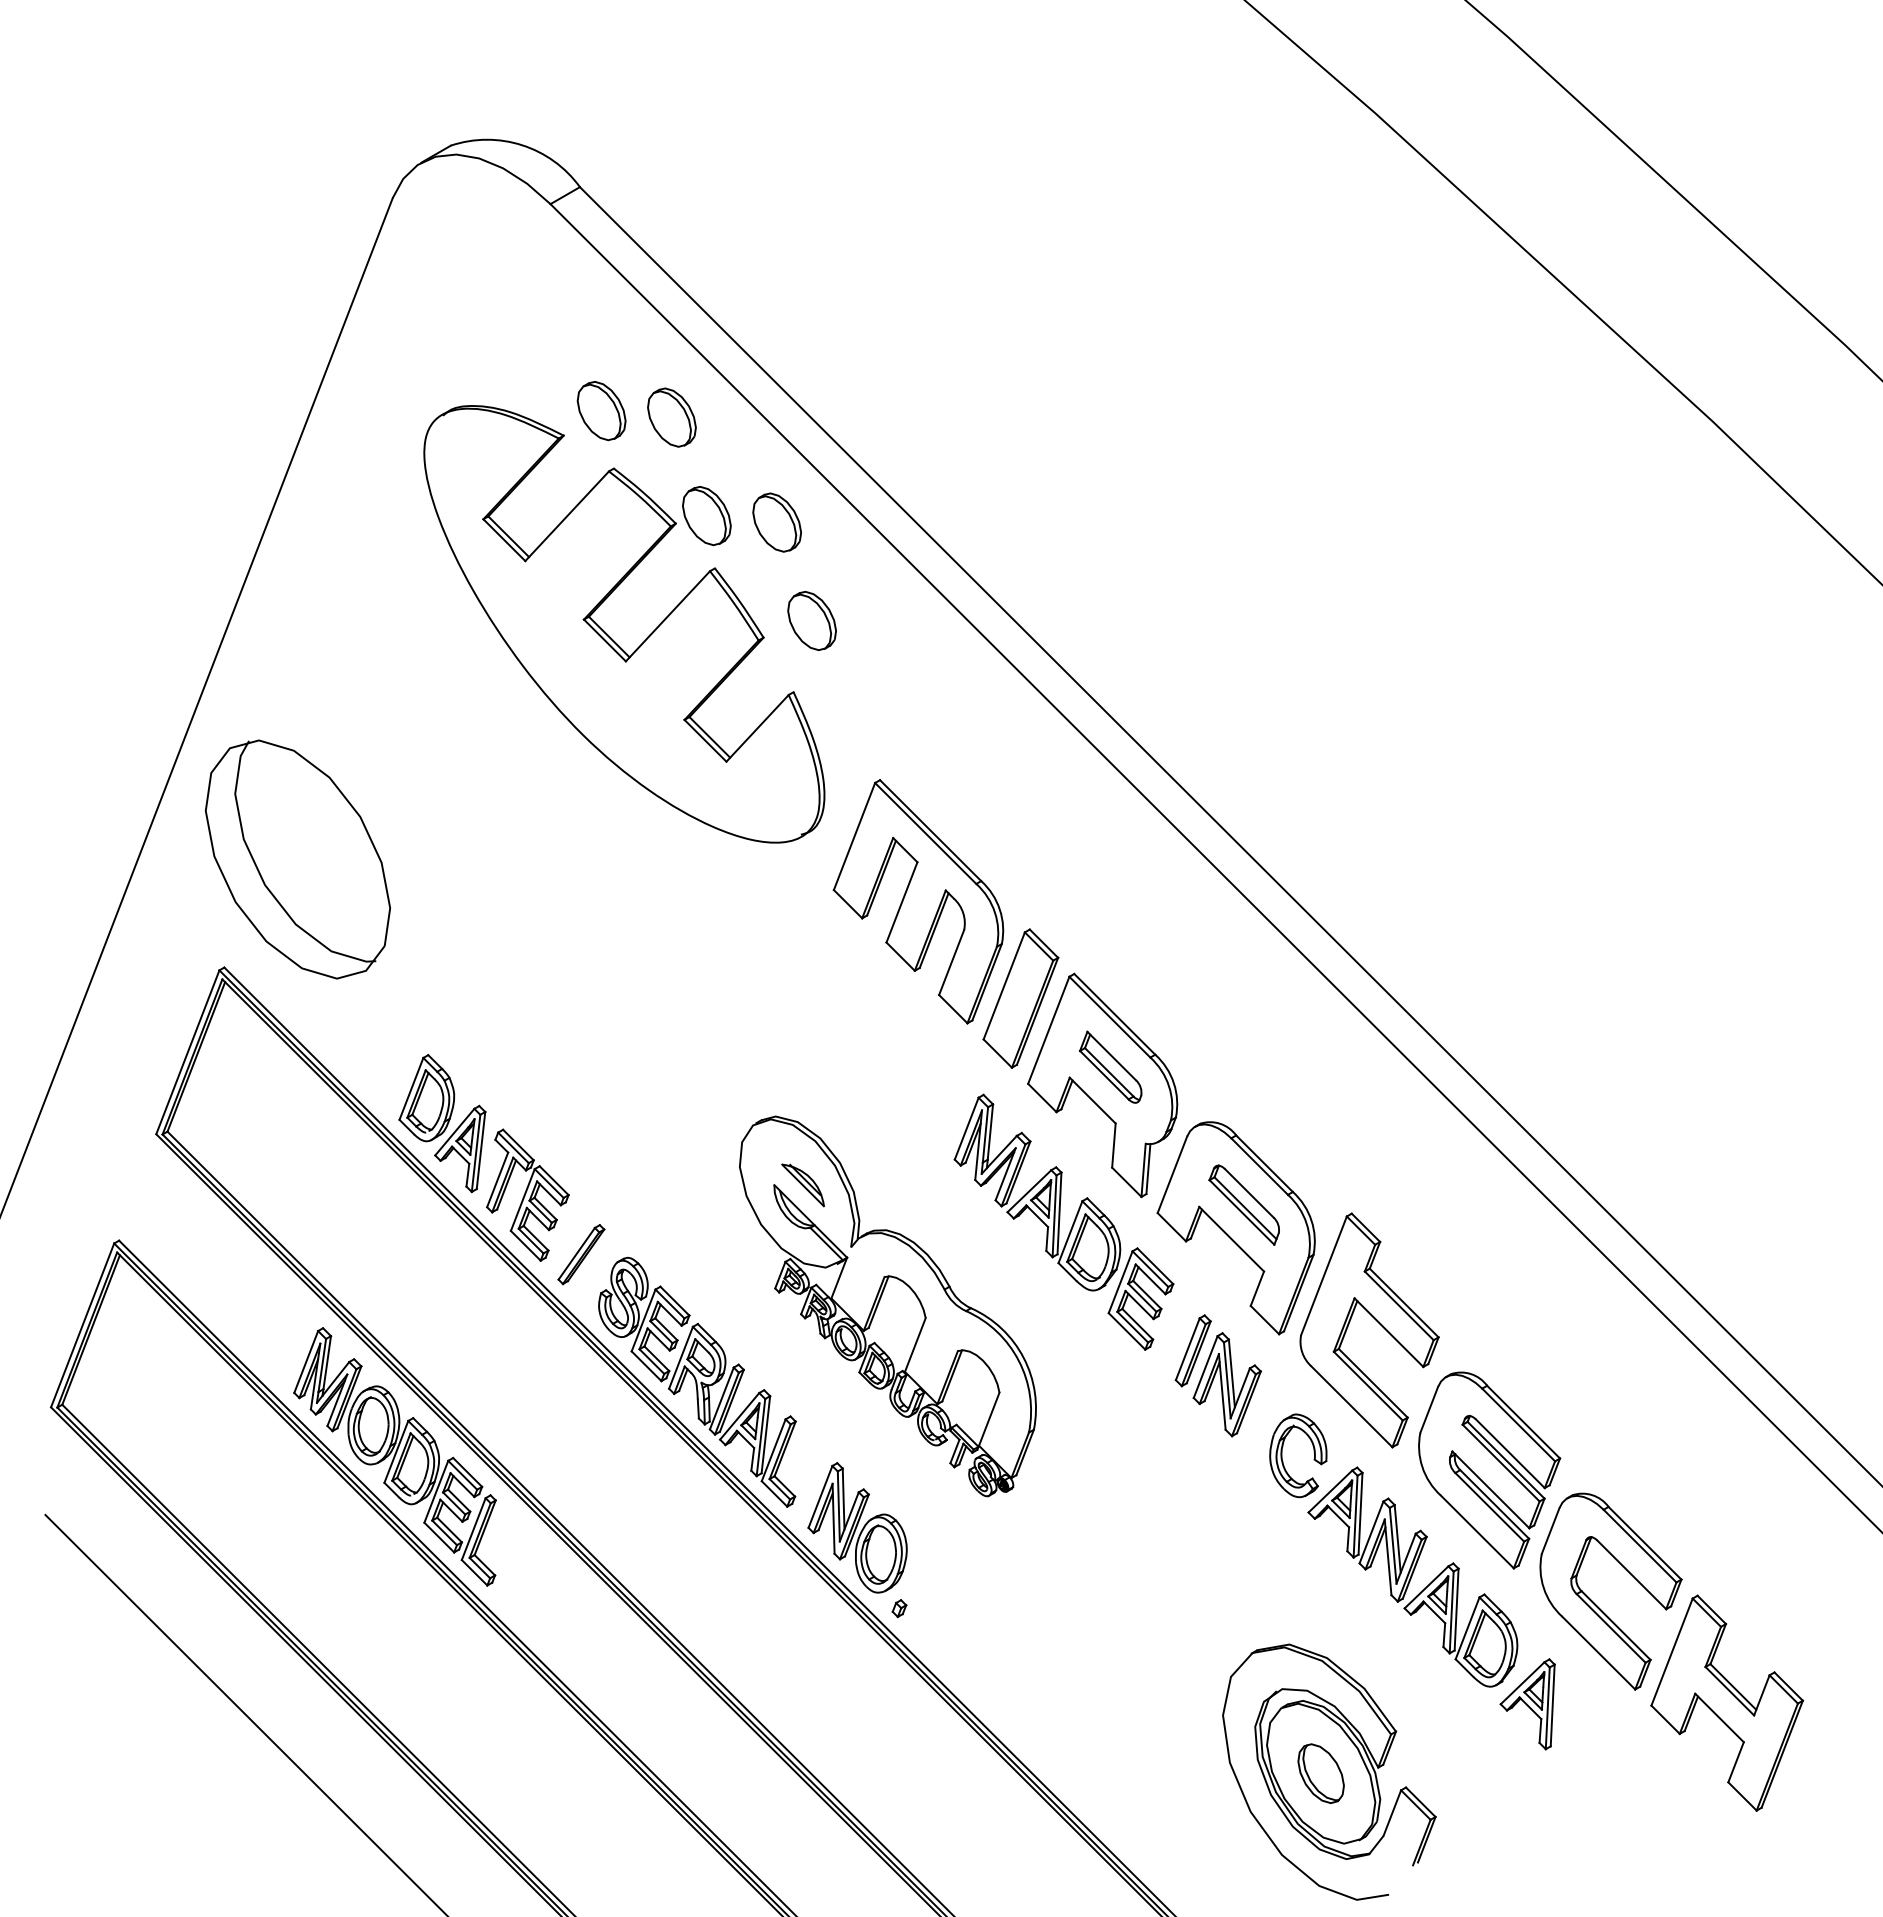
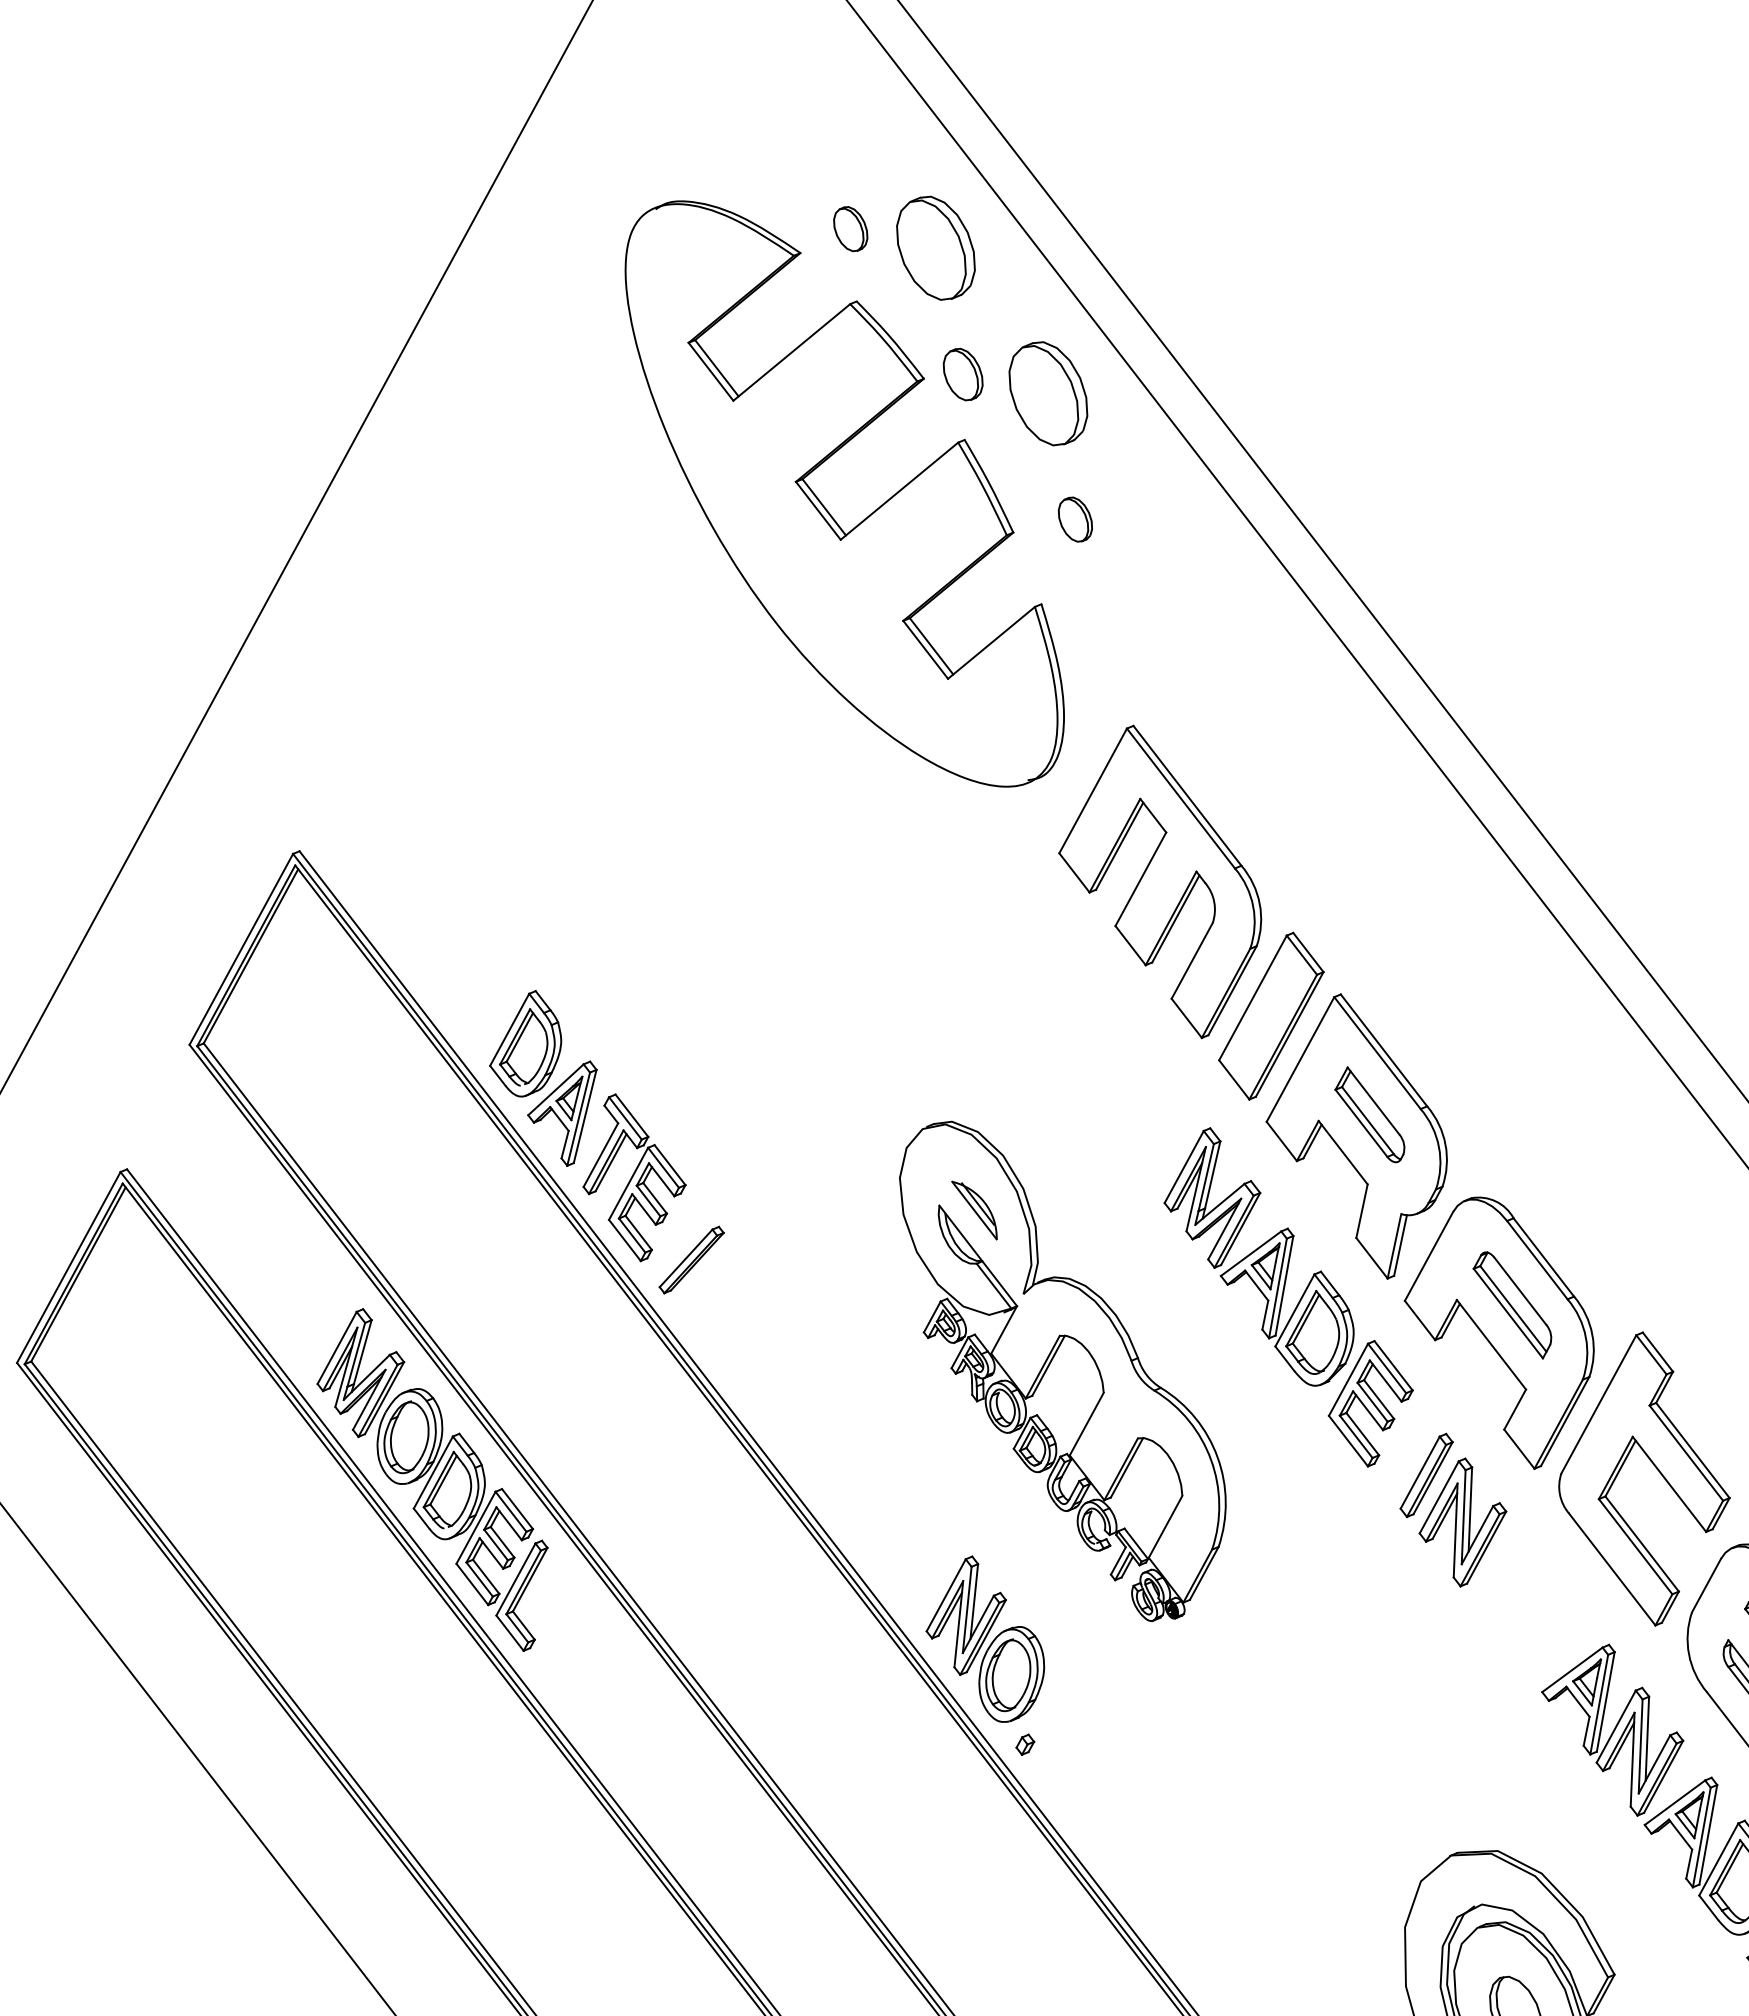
part: (601, 411) -> (850, 229), size x0.6
part: (671, 417) -> (935, 247), size x1.4
part: (706, 516) -> (962, 374), size x0.7
part: (776, 522) -> (1047, 393), size x1.4
part: (811, 620) -> (1074, 519), size x0.6
part: (297, 859) -> (406, 730), removed
part: (697, 1381) -> (813, 1434), removed
part: (1313, 1451) -> (1558, 1618), removed

